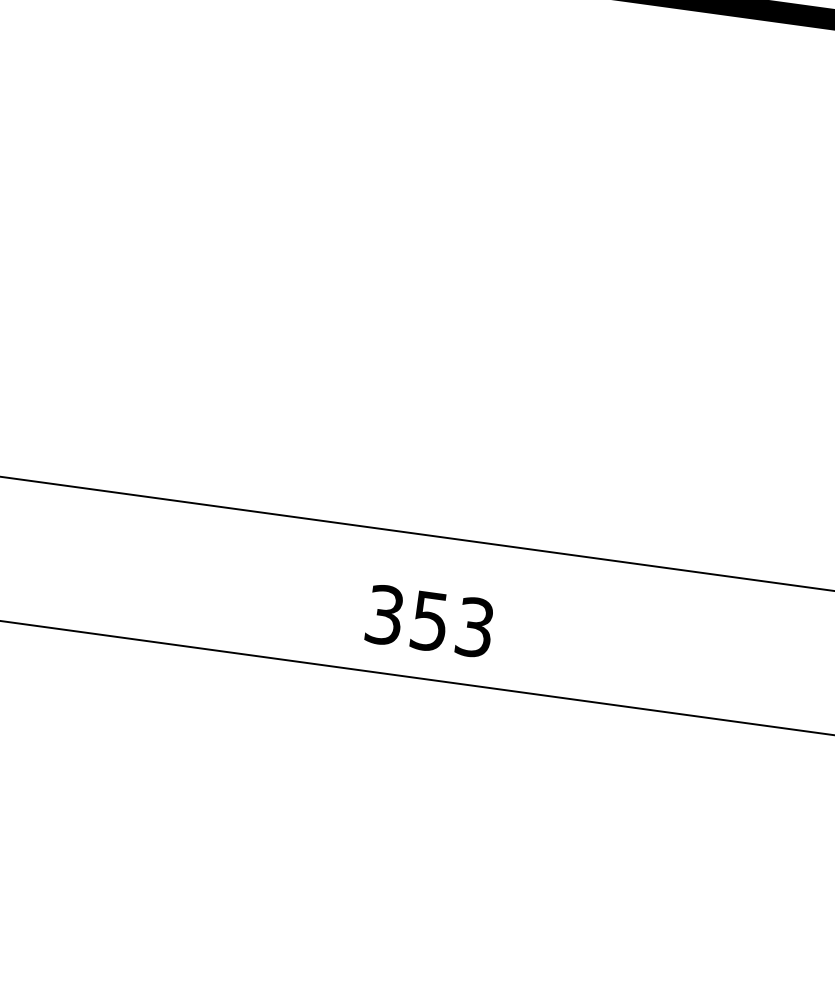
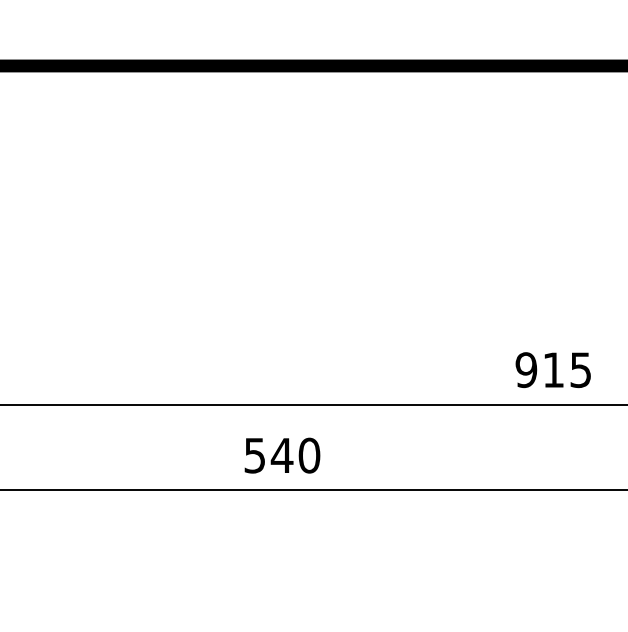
text: (430, 621) -> (282, 455), 353 -> 540

